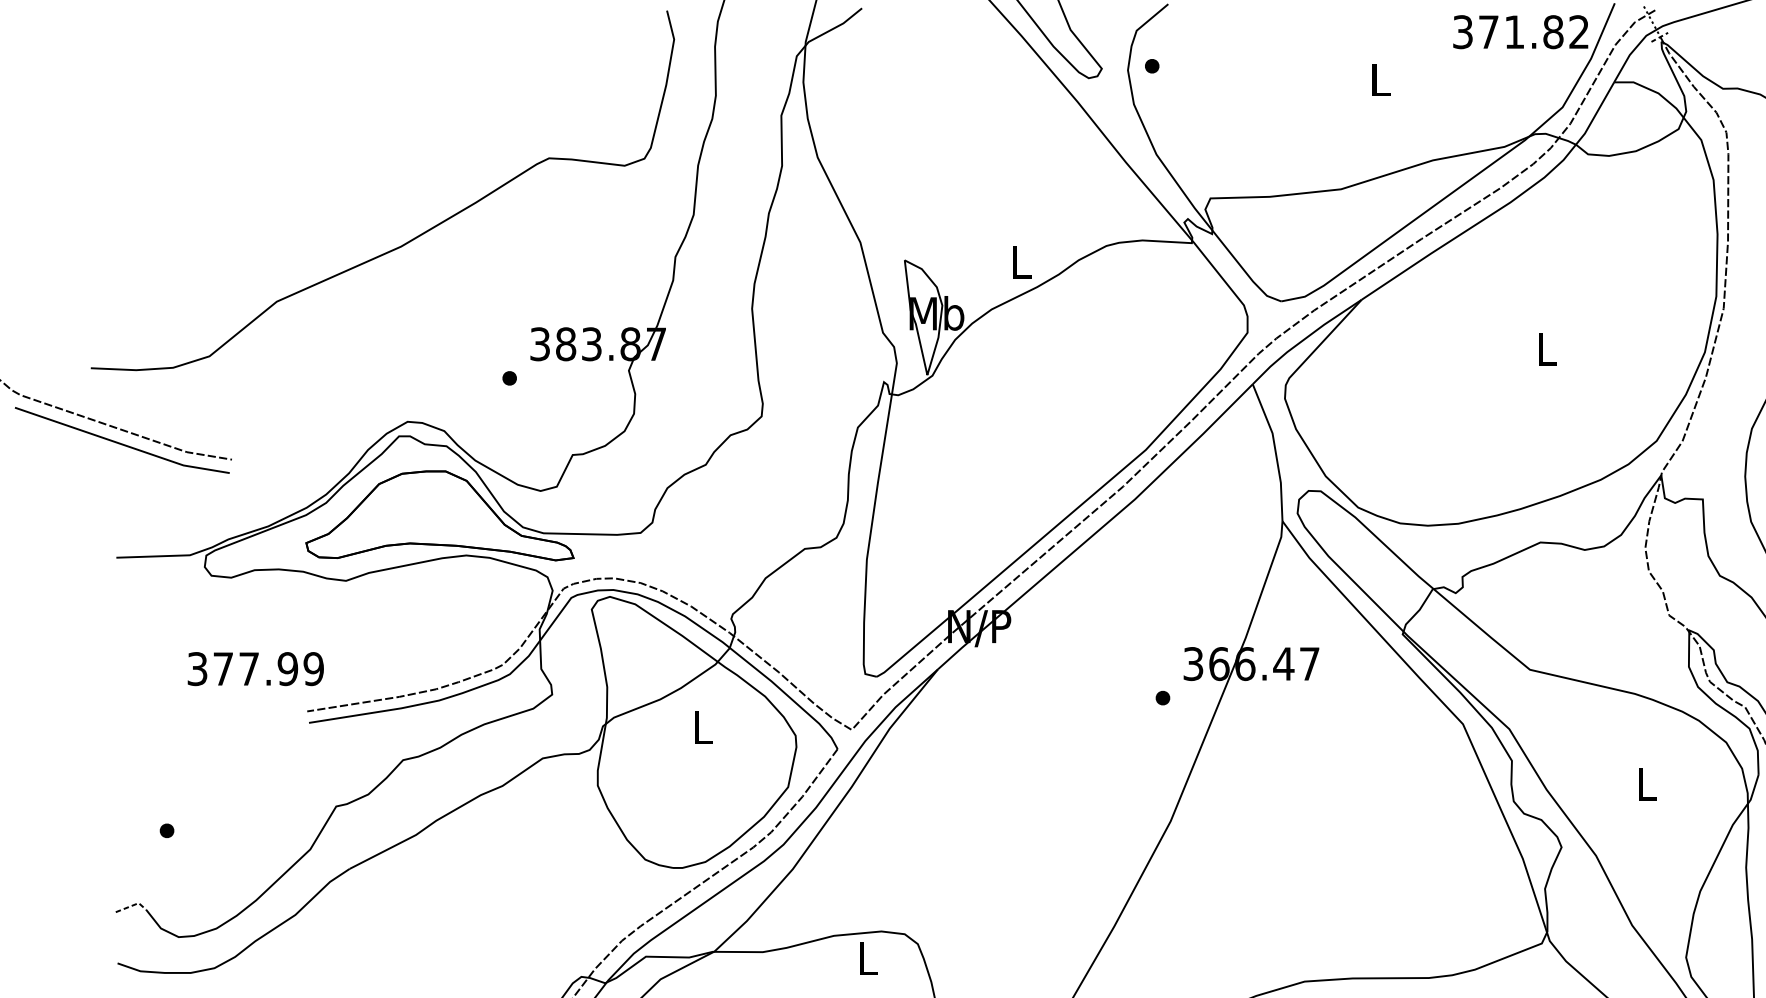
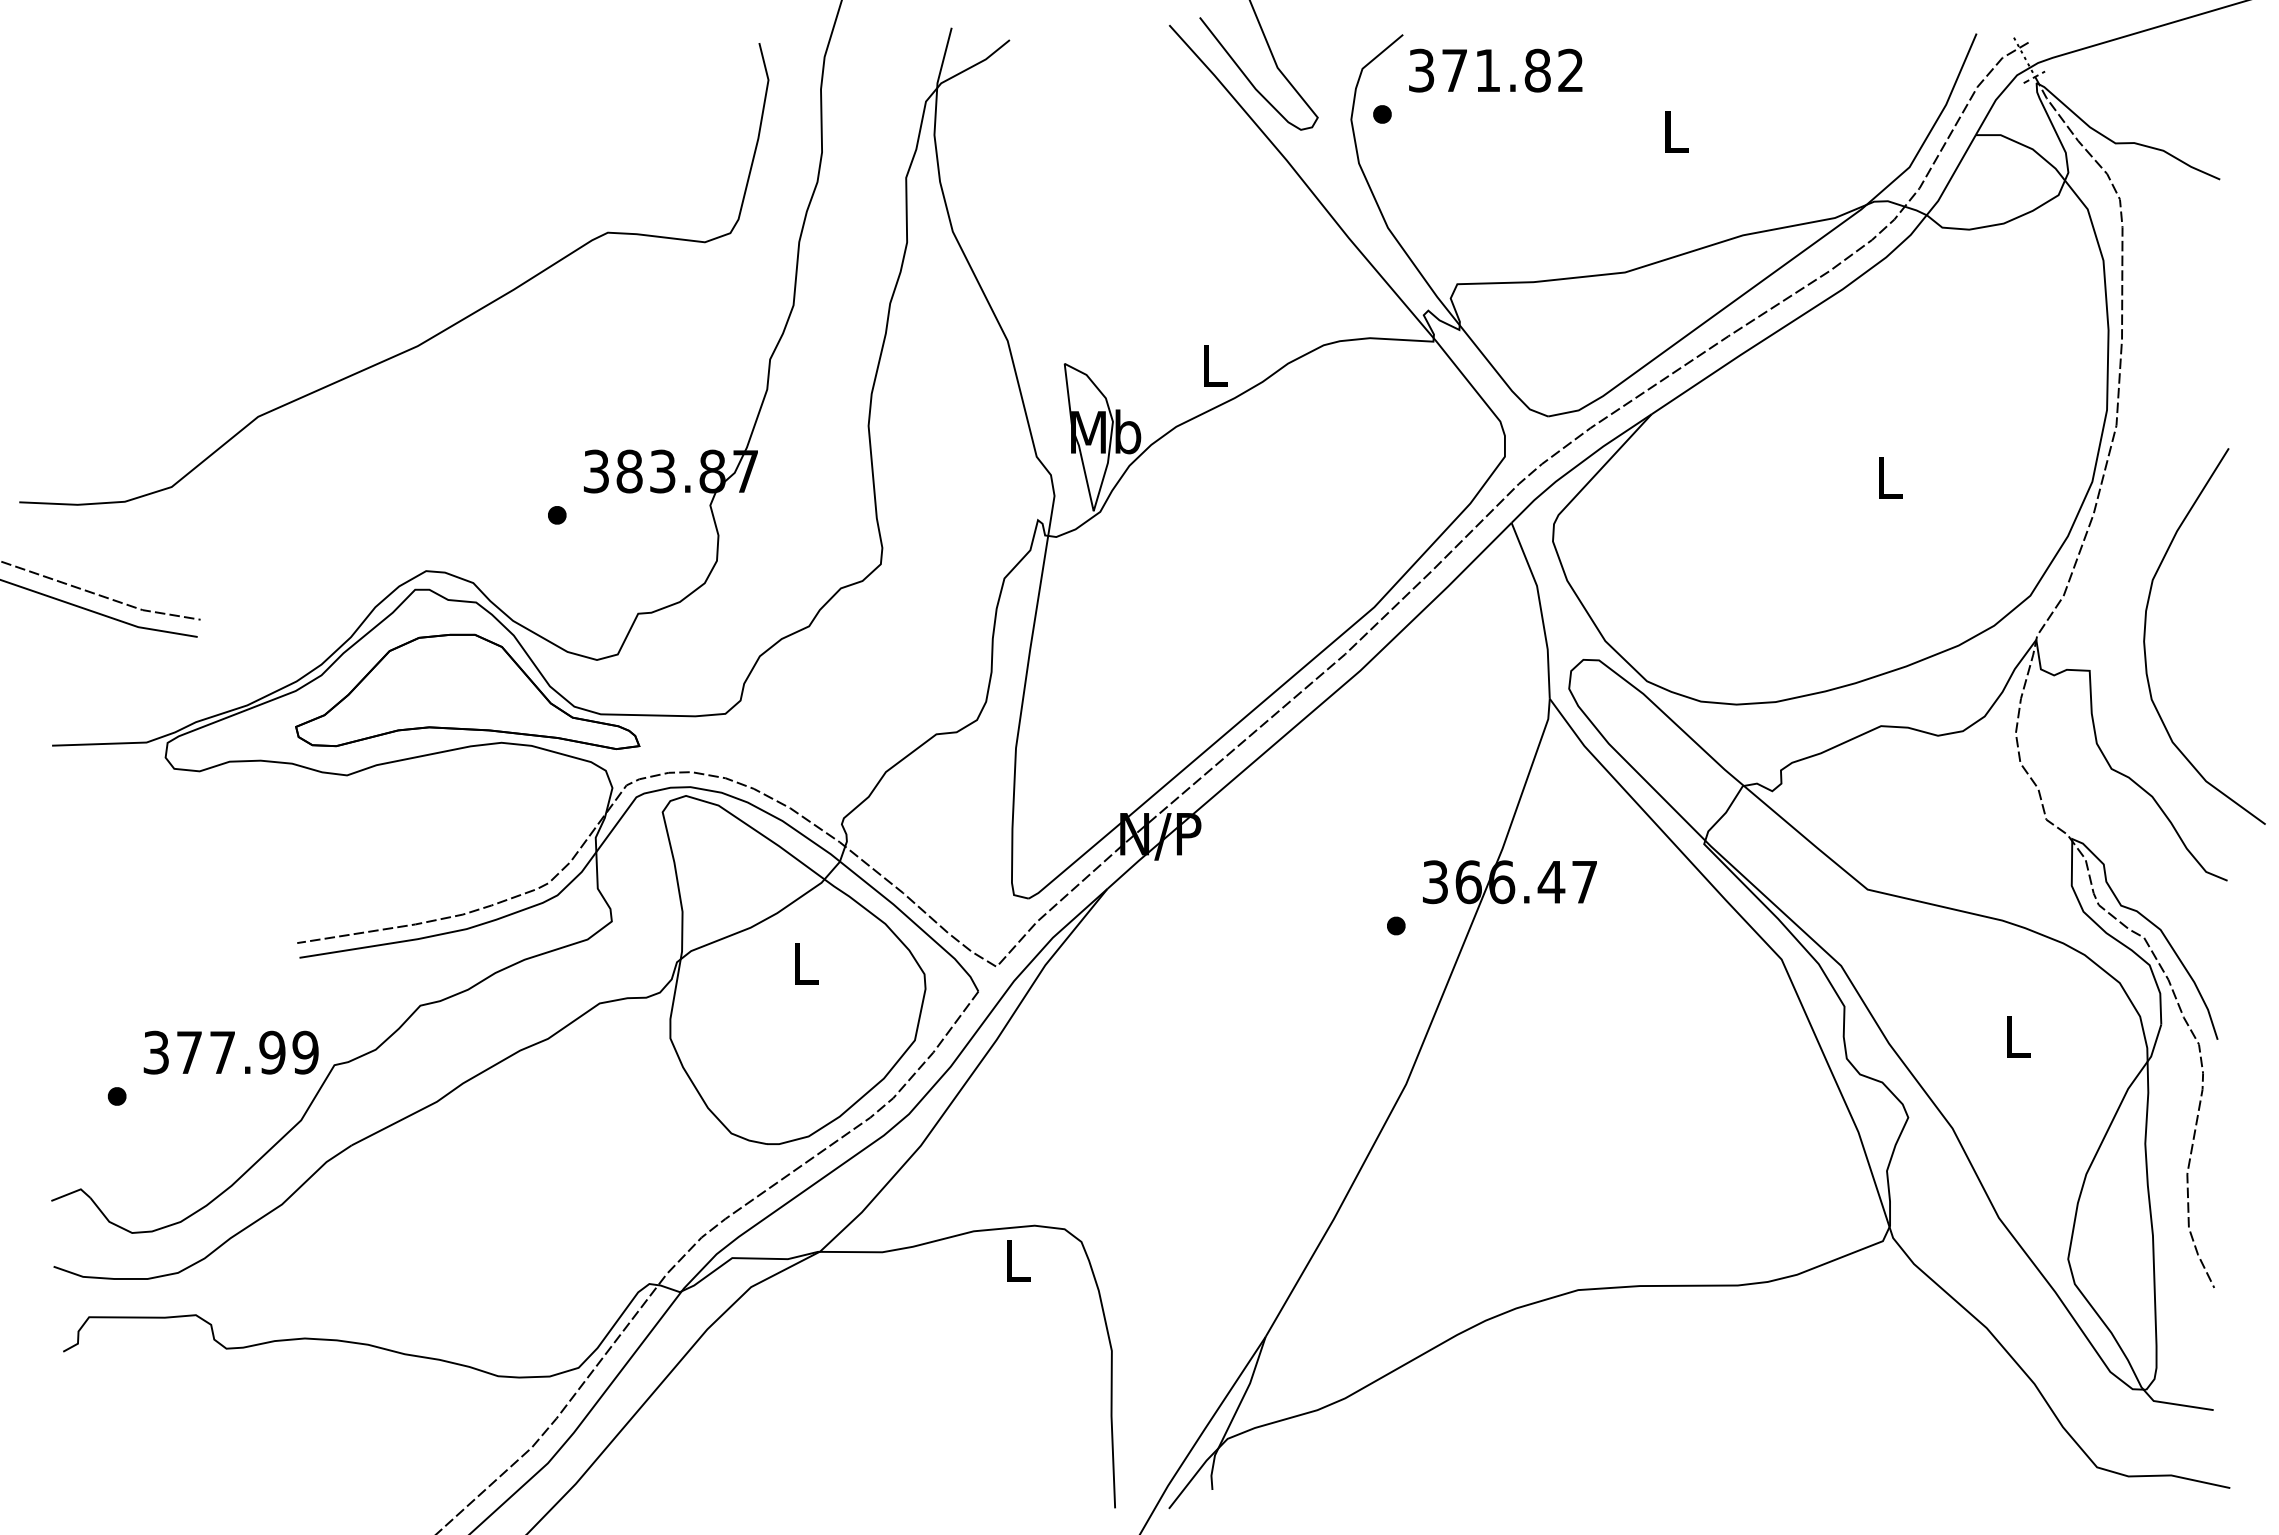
text: (1520, 32) -> (1495, 70), moved
text: (255, 668) -> (230, 1052), moved
line: (132, 905) -> (72, 1192), dashed -> solid

